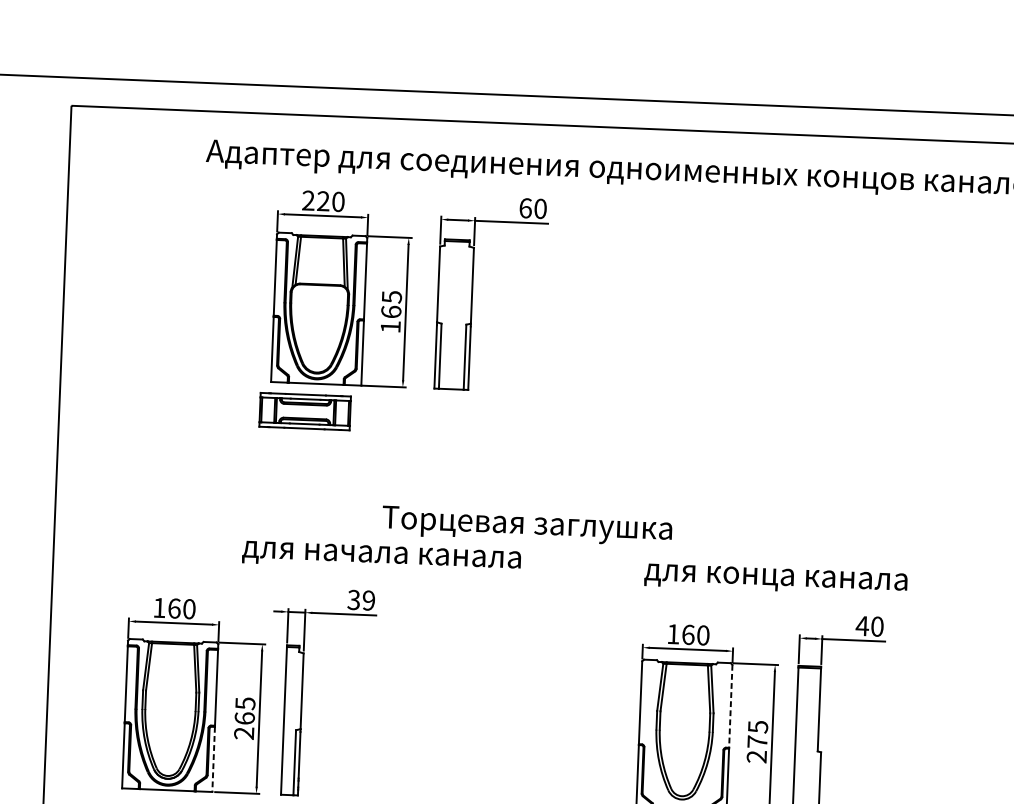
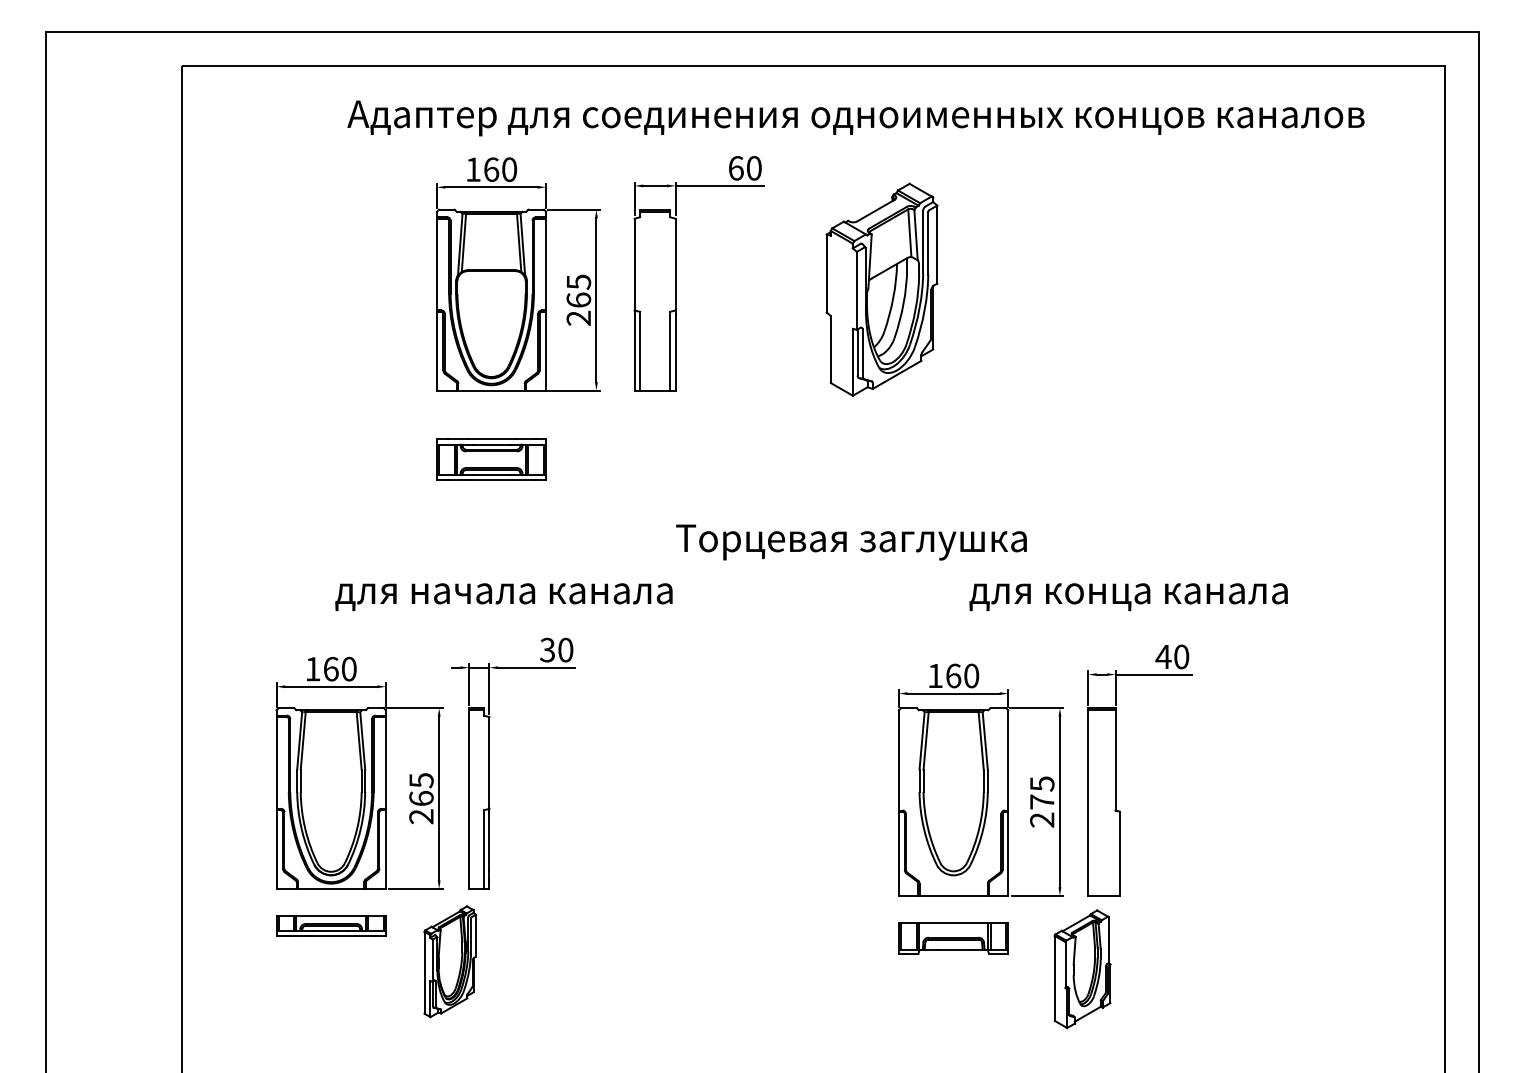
text: (316, 200) -> (482, 169), 220 -> 160
part: (641, 313) -> (881, 289), added
text: (390, 326) -> (578, 317), 165 -> 265
part: (305, 411) -> (491, 459), moved
text: (527, 526) -> (851, 542), moved
text: (381, 557) -> (503, 597), moved
text: (775, 580) -> (1128, 597), moved
text: (368, 600) -> (565, 649), 39 -> 30
line: (730, 706) -> (1008, 760), dashed -> solid
line: (213, 760) -> (385, 850), dashed -> solid

